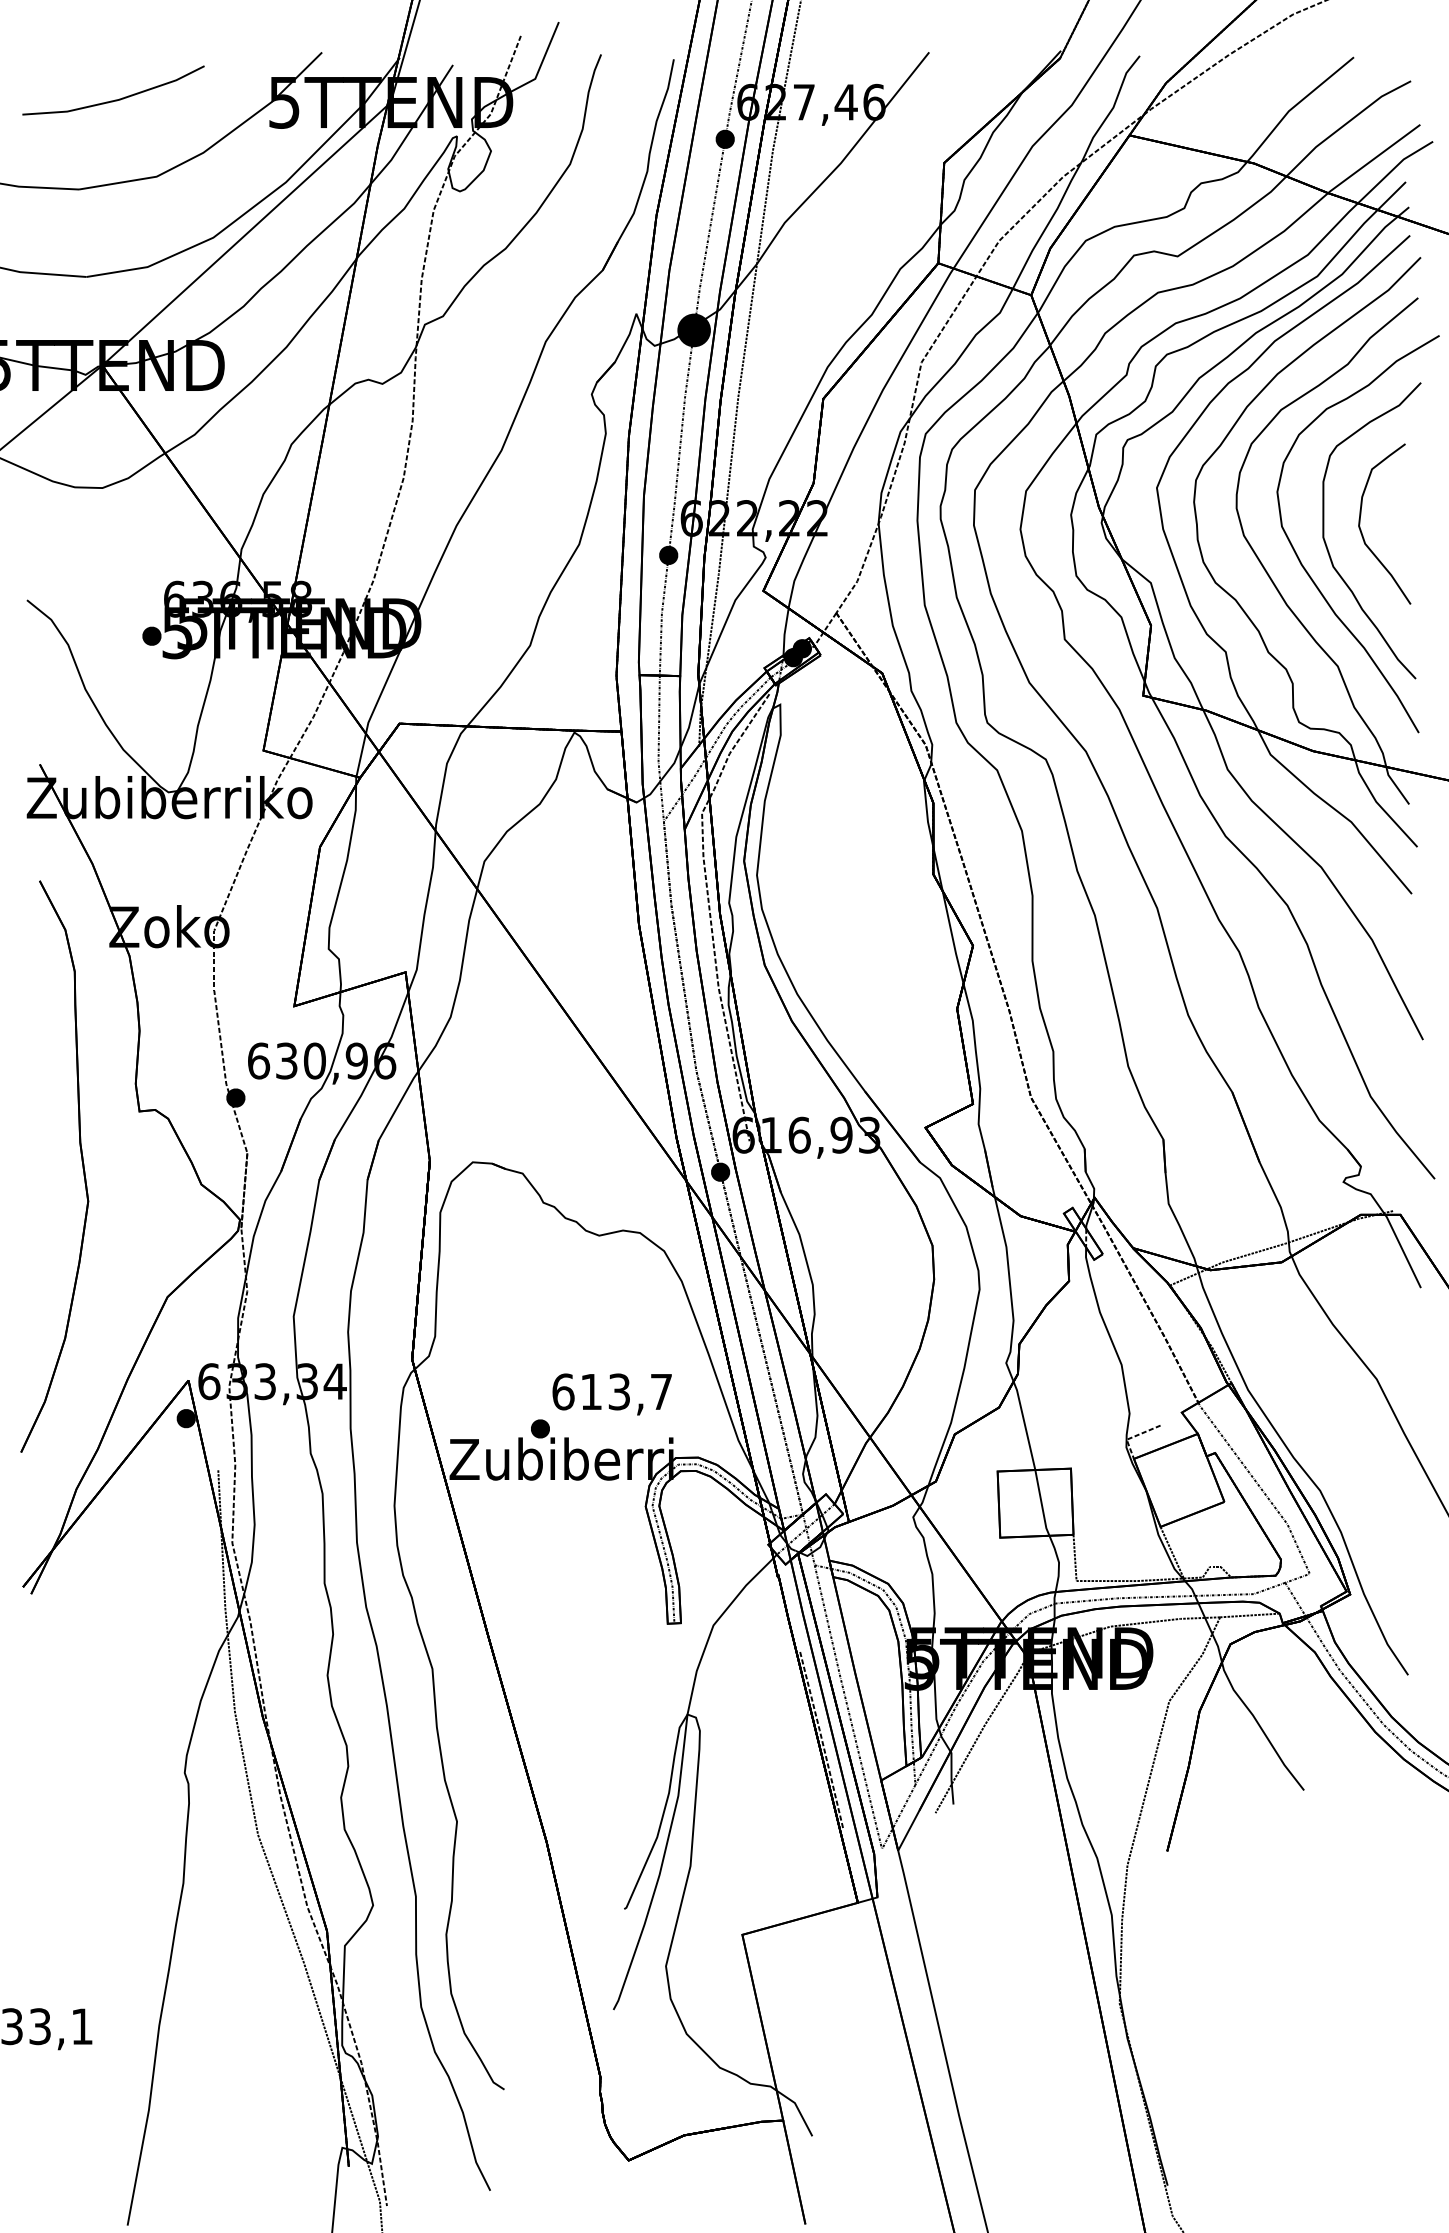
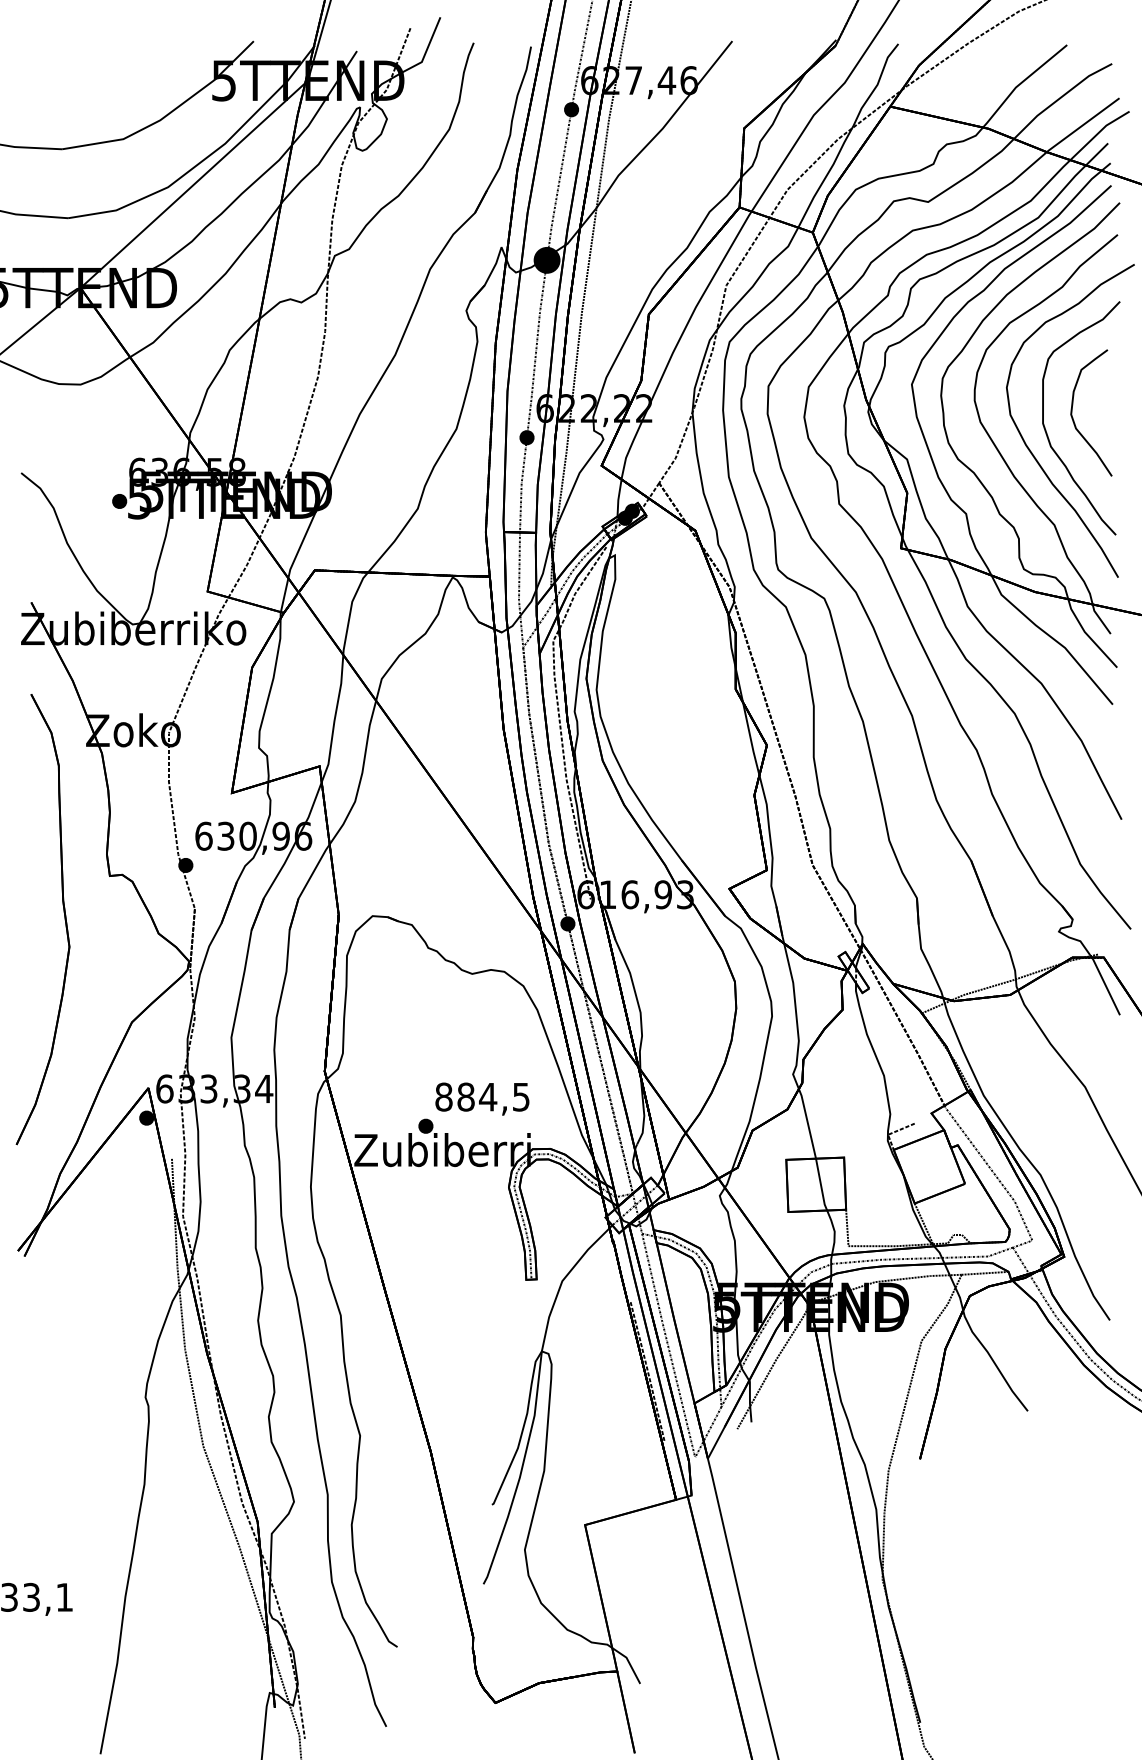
line: (113, 99) -> (89, 78), removed
text: (612, 1391) -> (482, 1096), 613,7 -> 884,5

